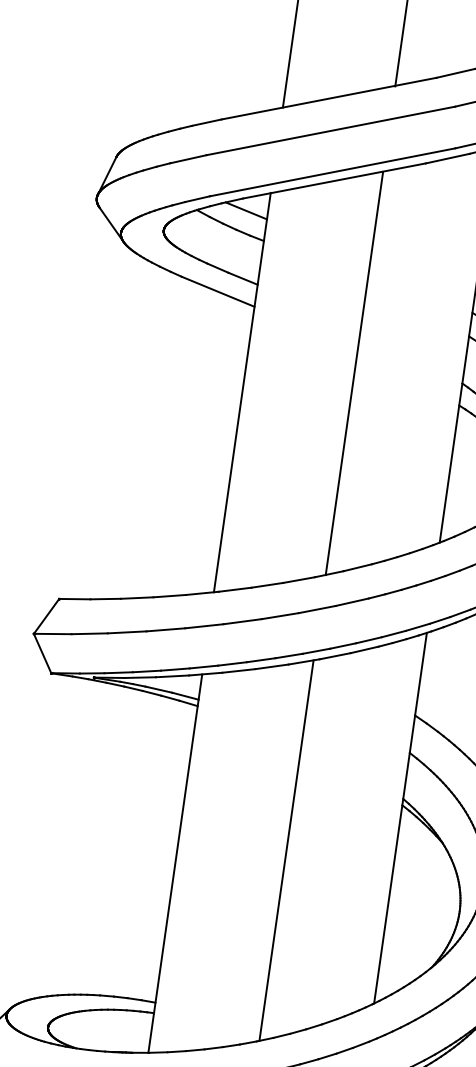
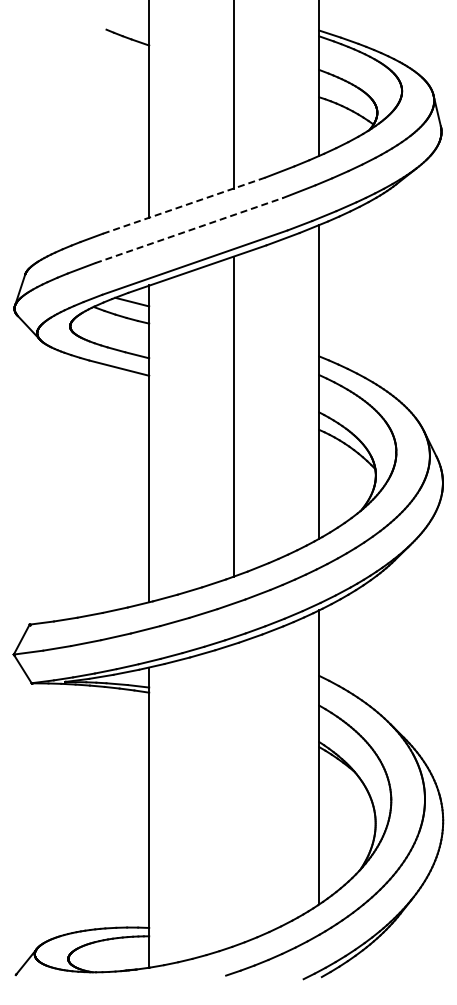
line: (329, 98) -> (184, 205), solid -> dashed
line: (331, 130) -> (189, 230), solid -> dashed
line: (286, 851) -> (234, 795), removed

